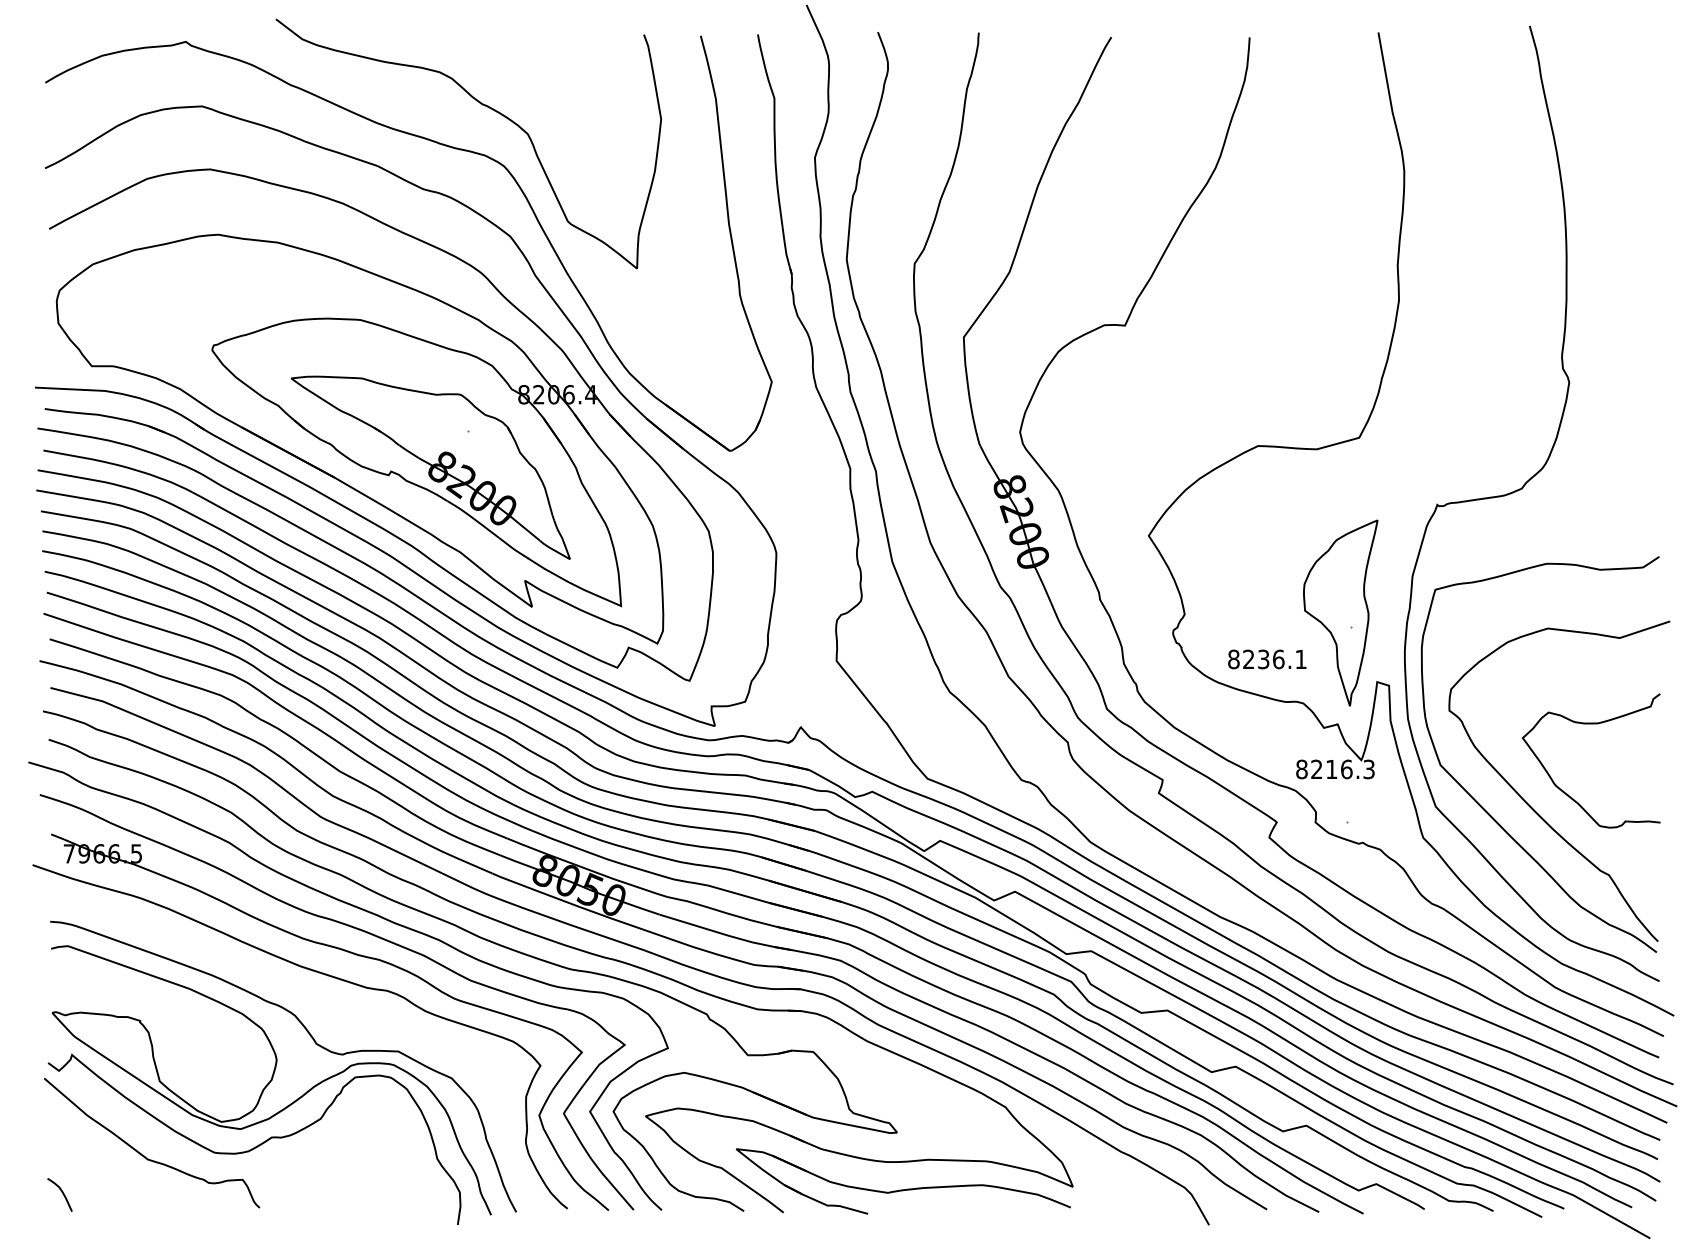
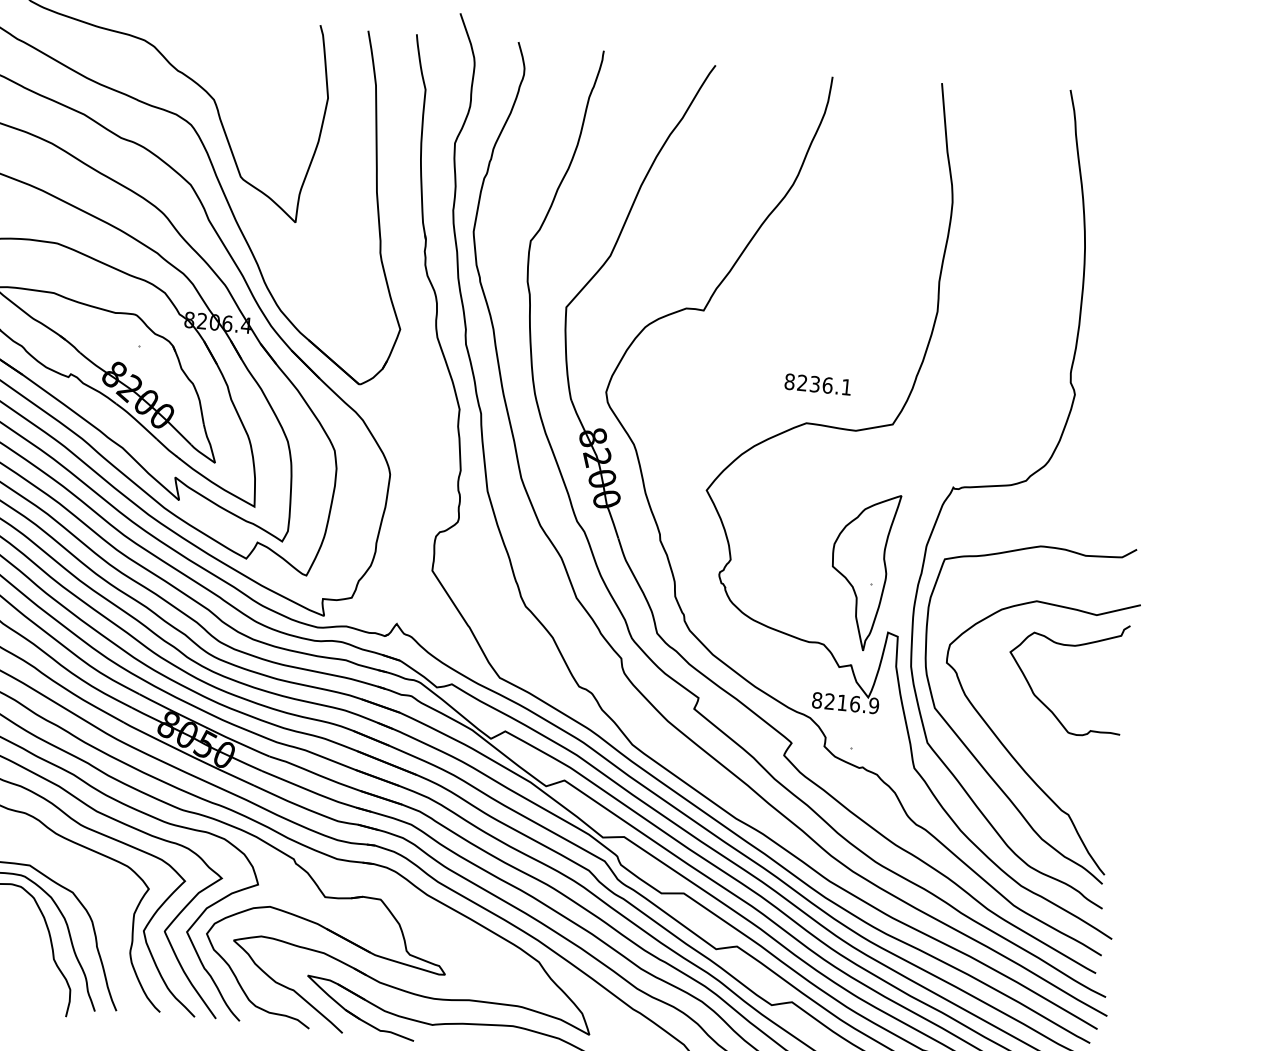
text: (1267, 659) -> (818, 384), moved
curve: (1590, 724) -> (1068, 646), moved
text: (1368, 769) -> (873, 705), 8216.3 -> 8216.9

